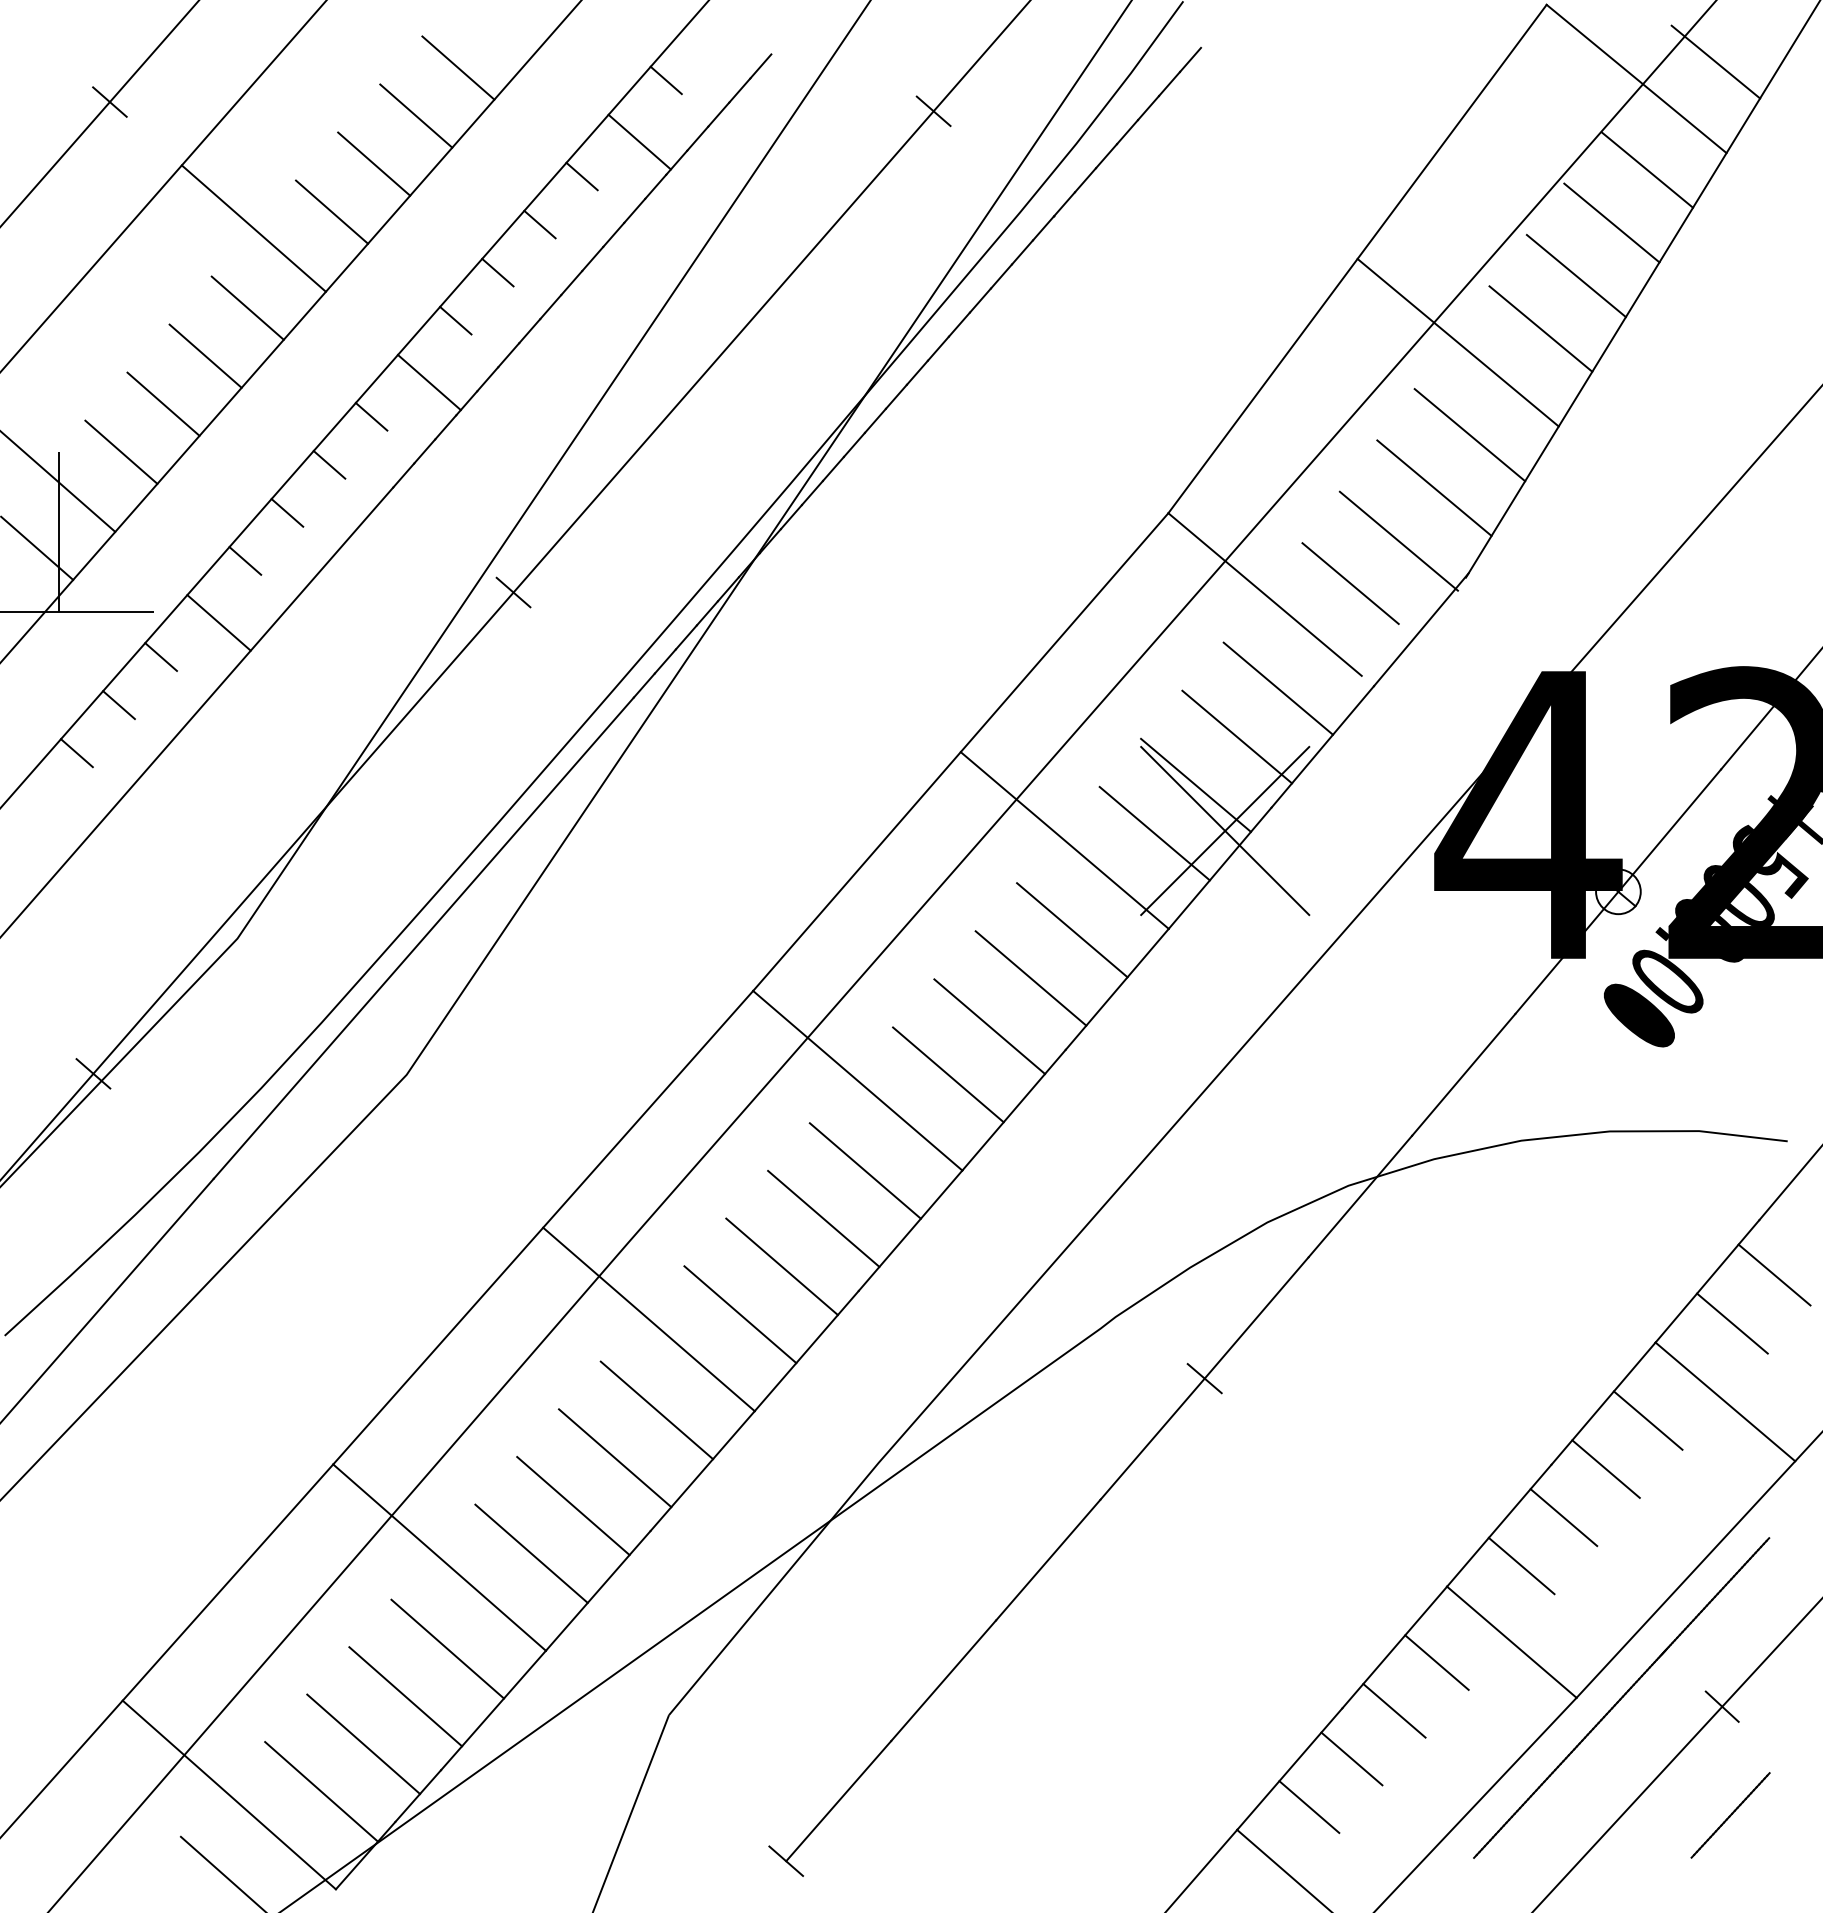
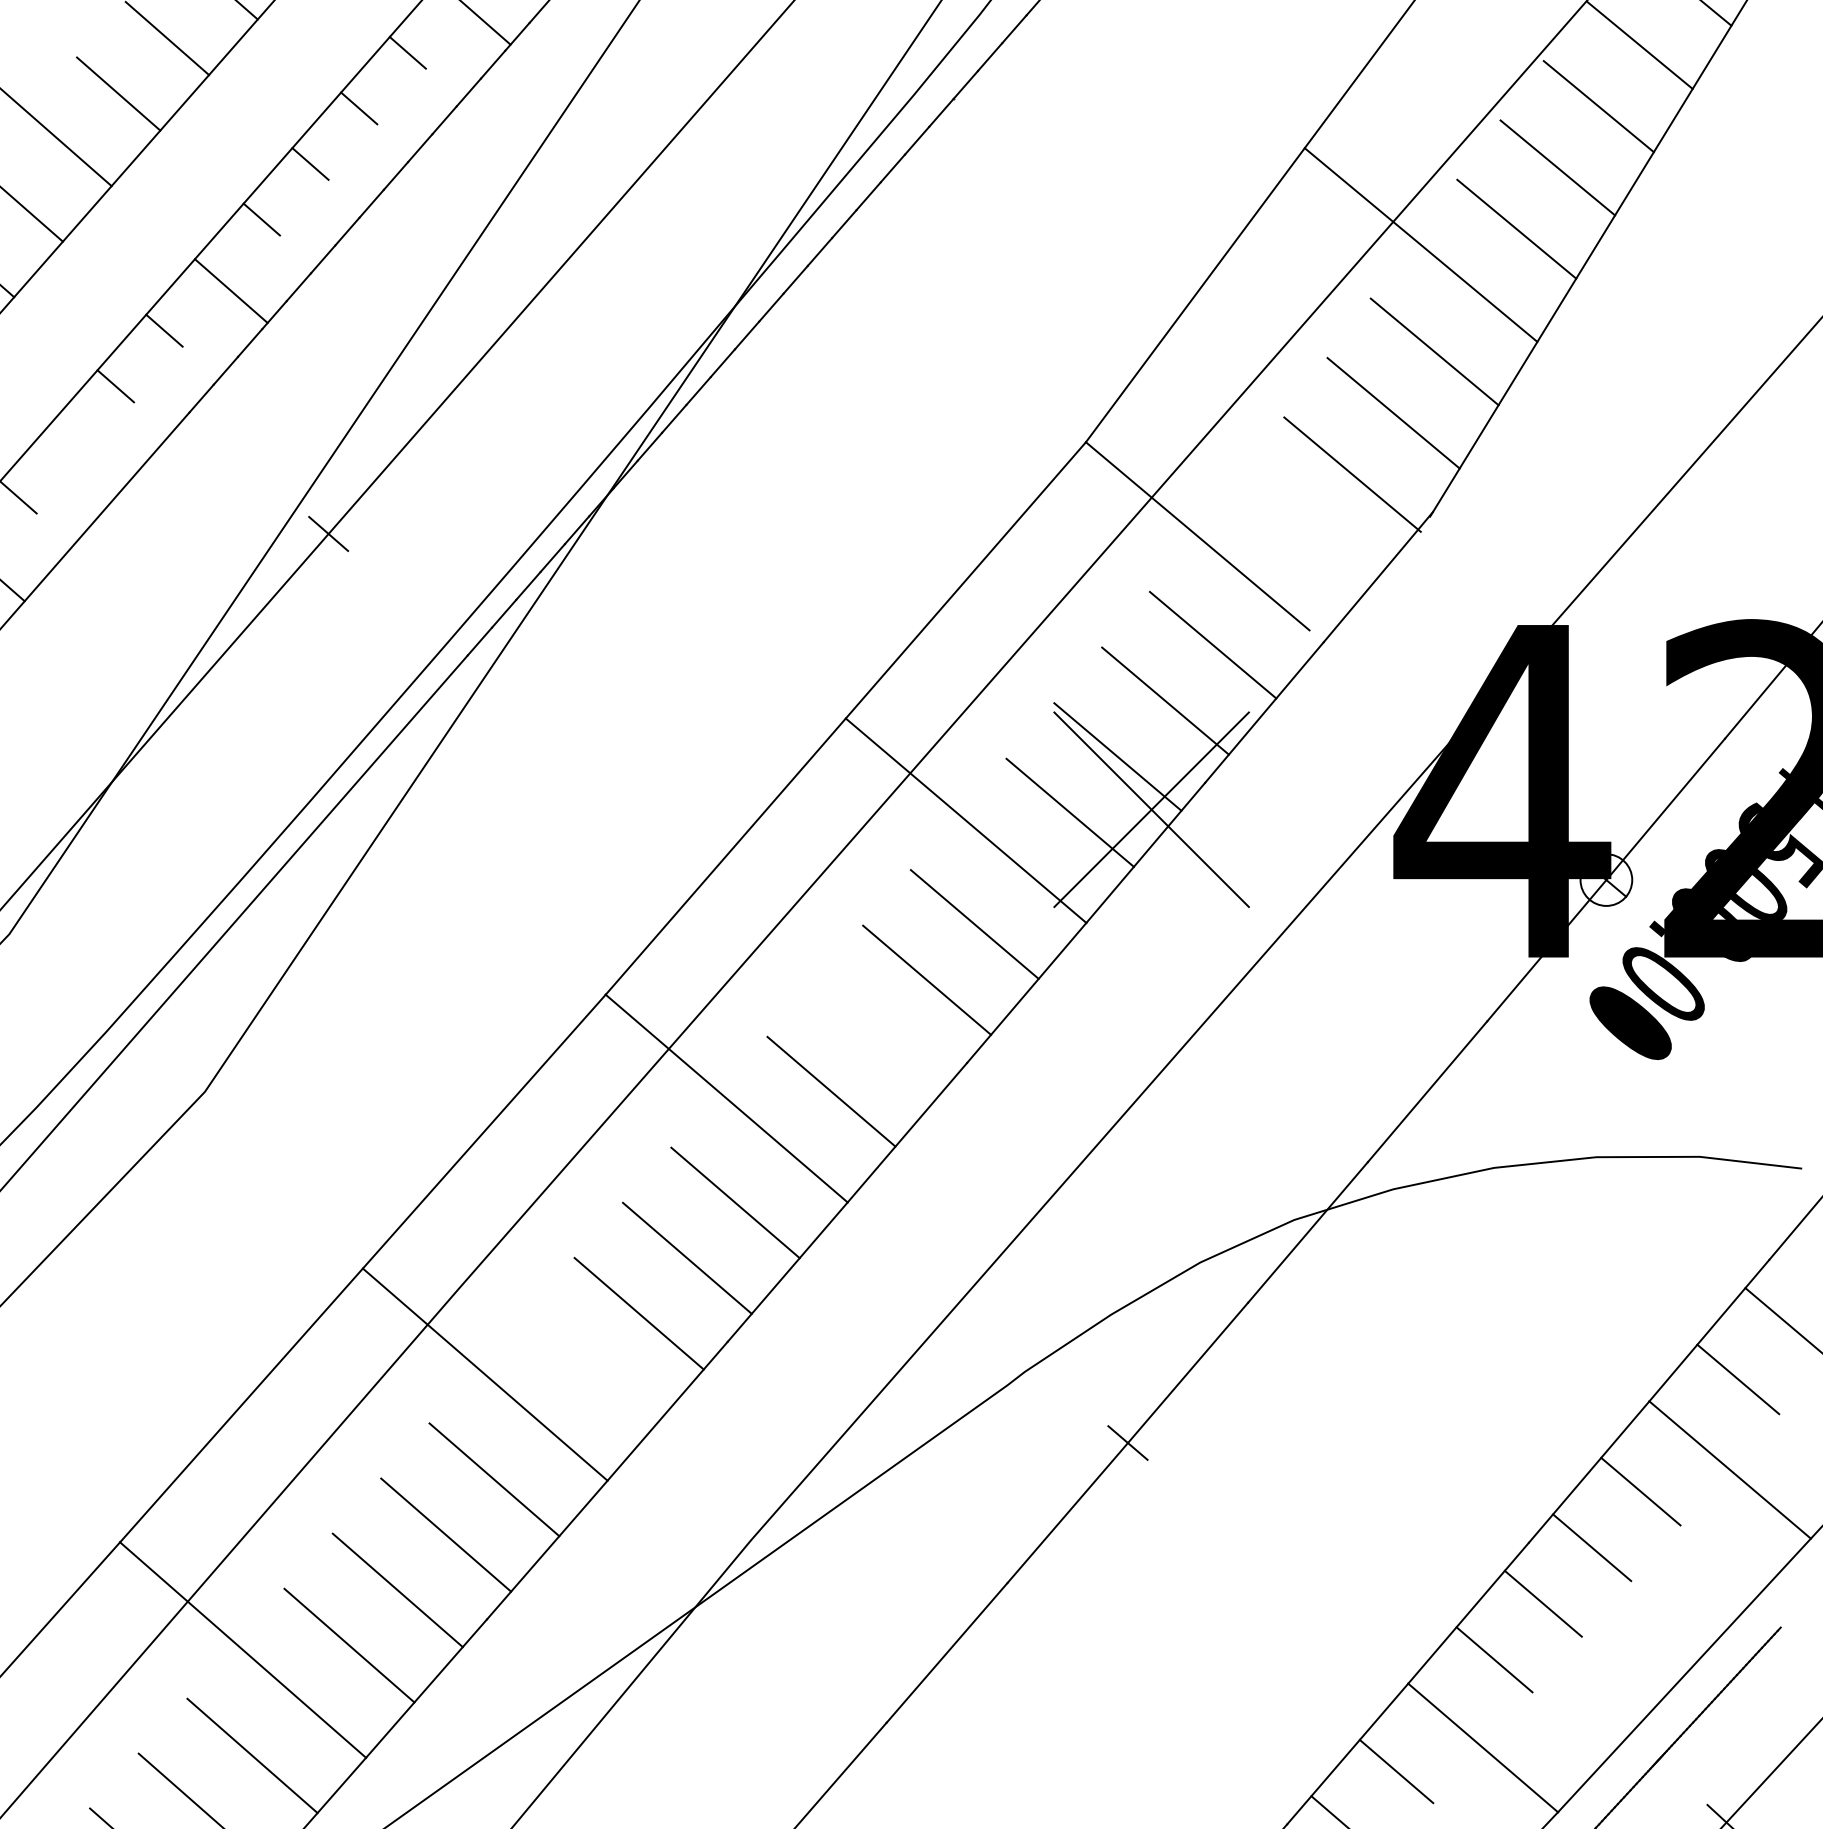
line: (287, 512) -> (67, 441), removed
line: (1350, 583) -> (1296, 523), removed
line: (989, 1026) -> (879, 1035), removed
line: (740, 1314) -> (591, 1368), removed

